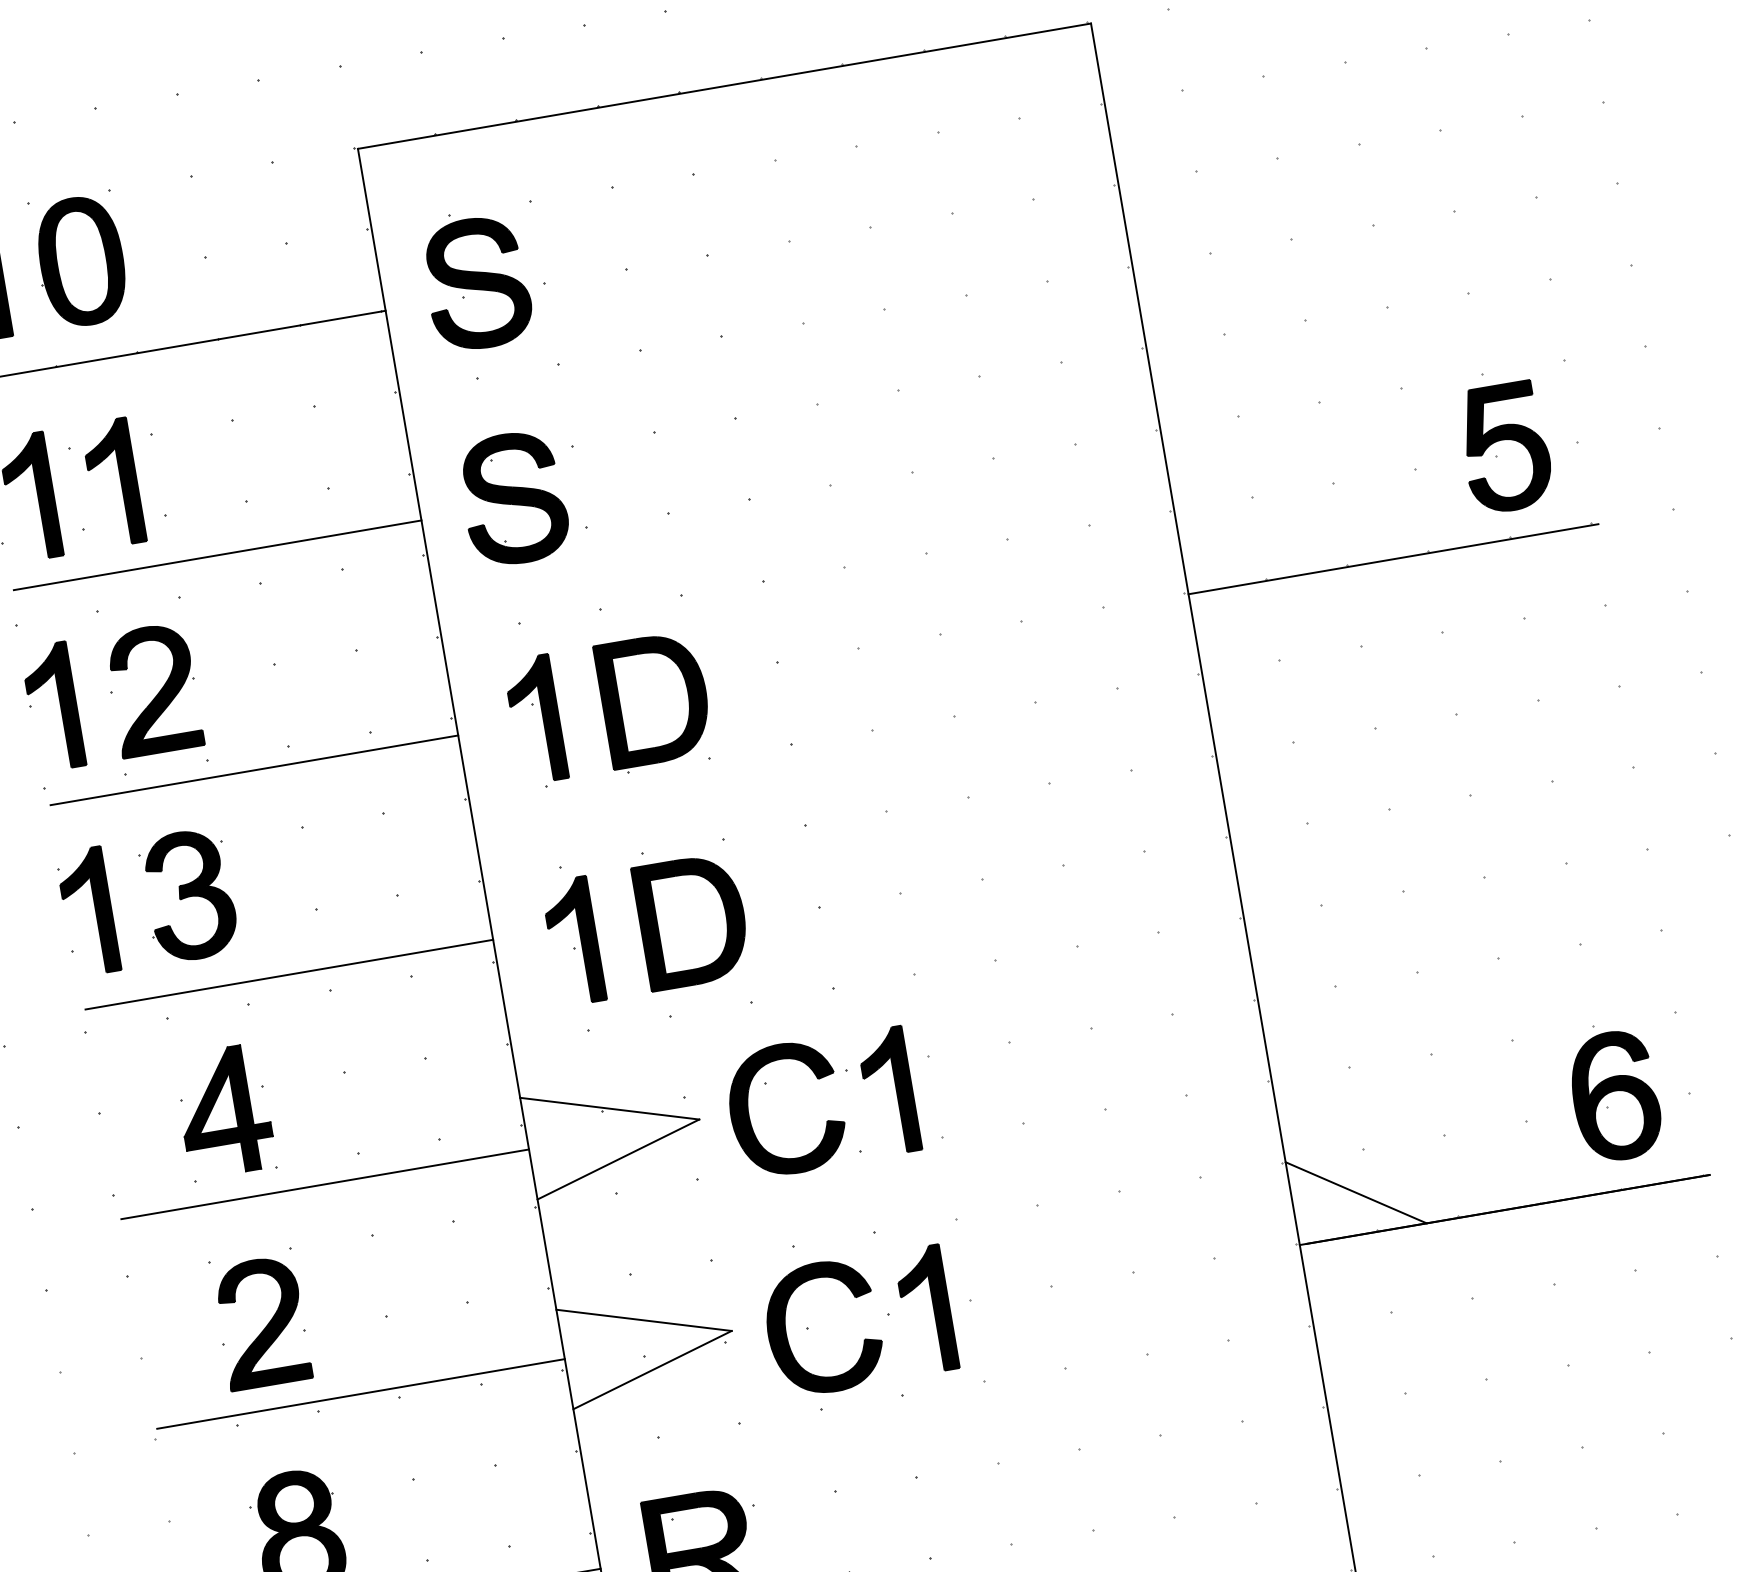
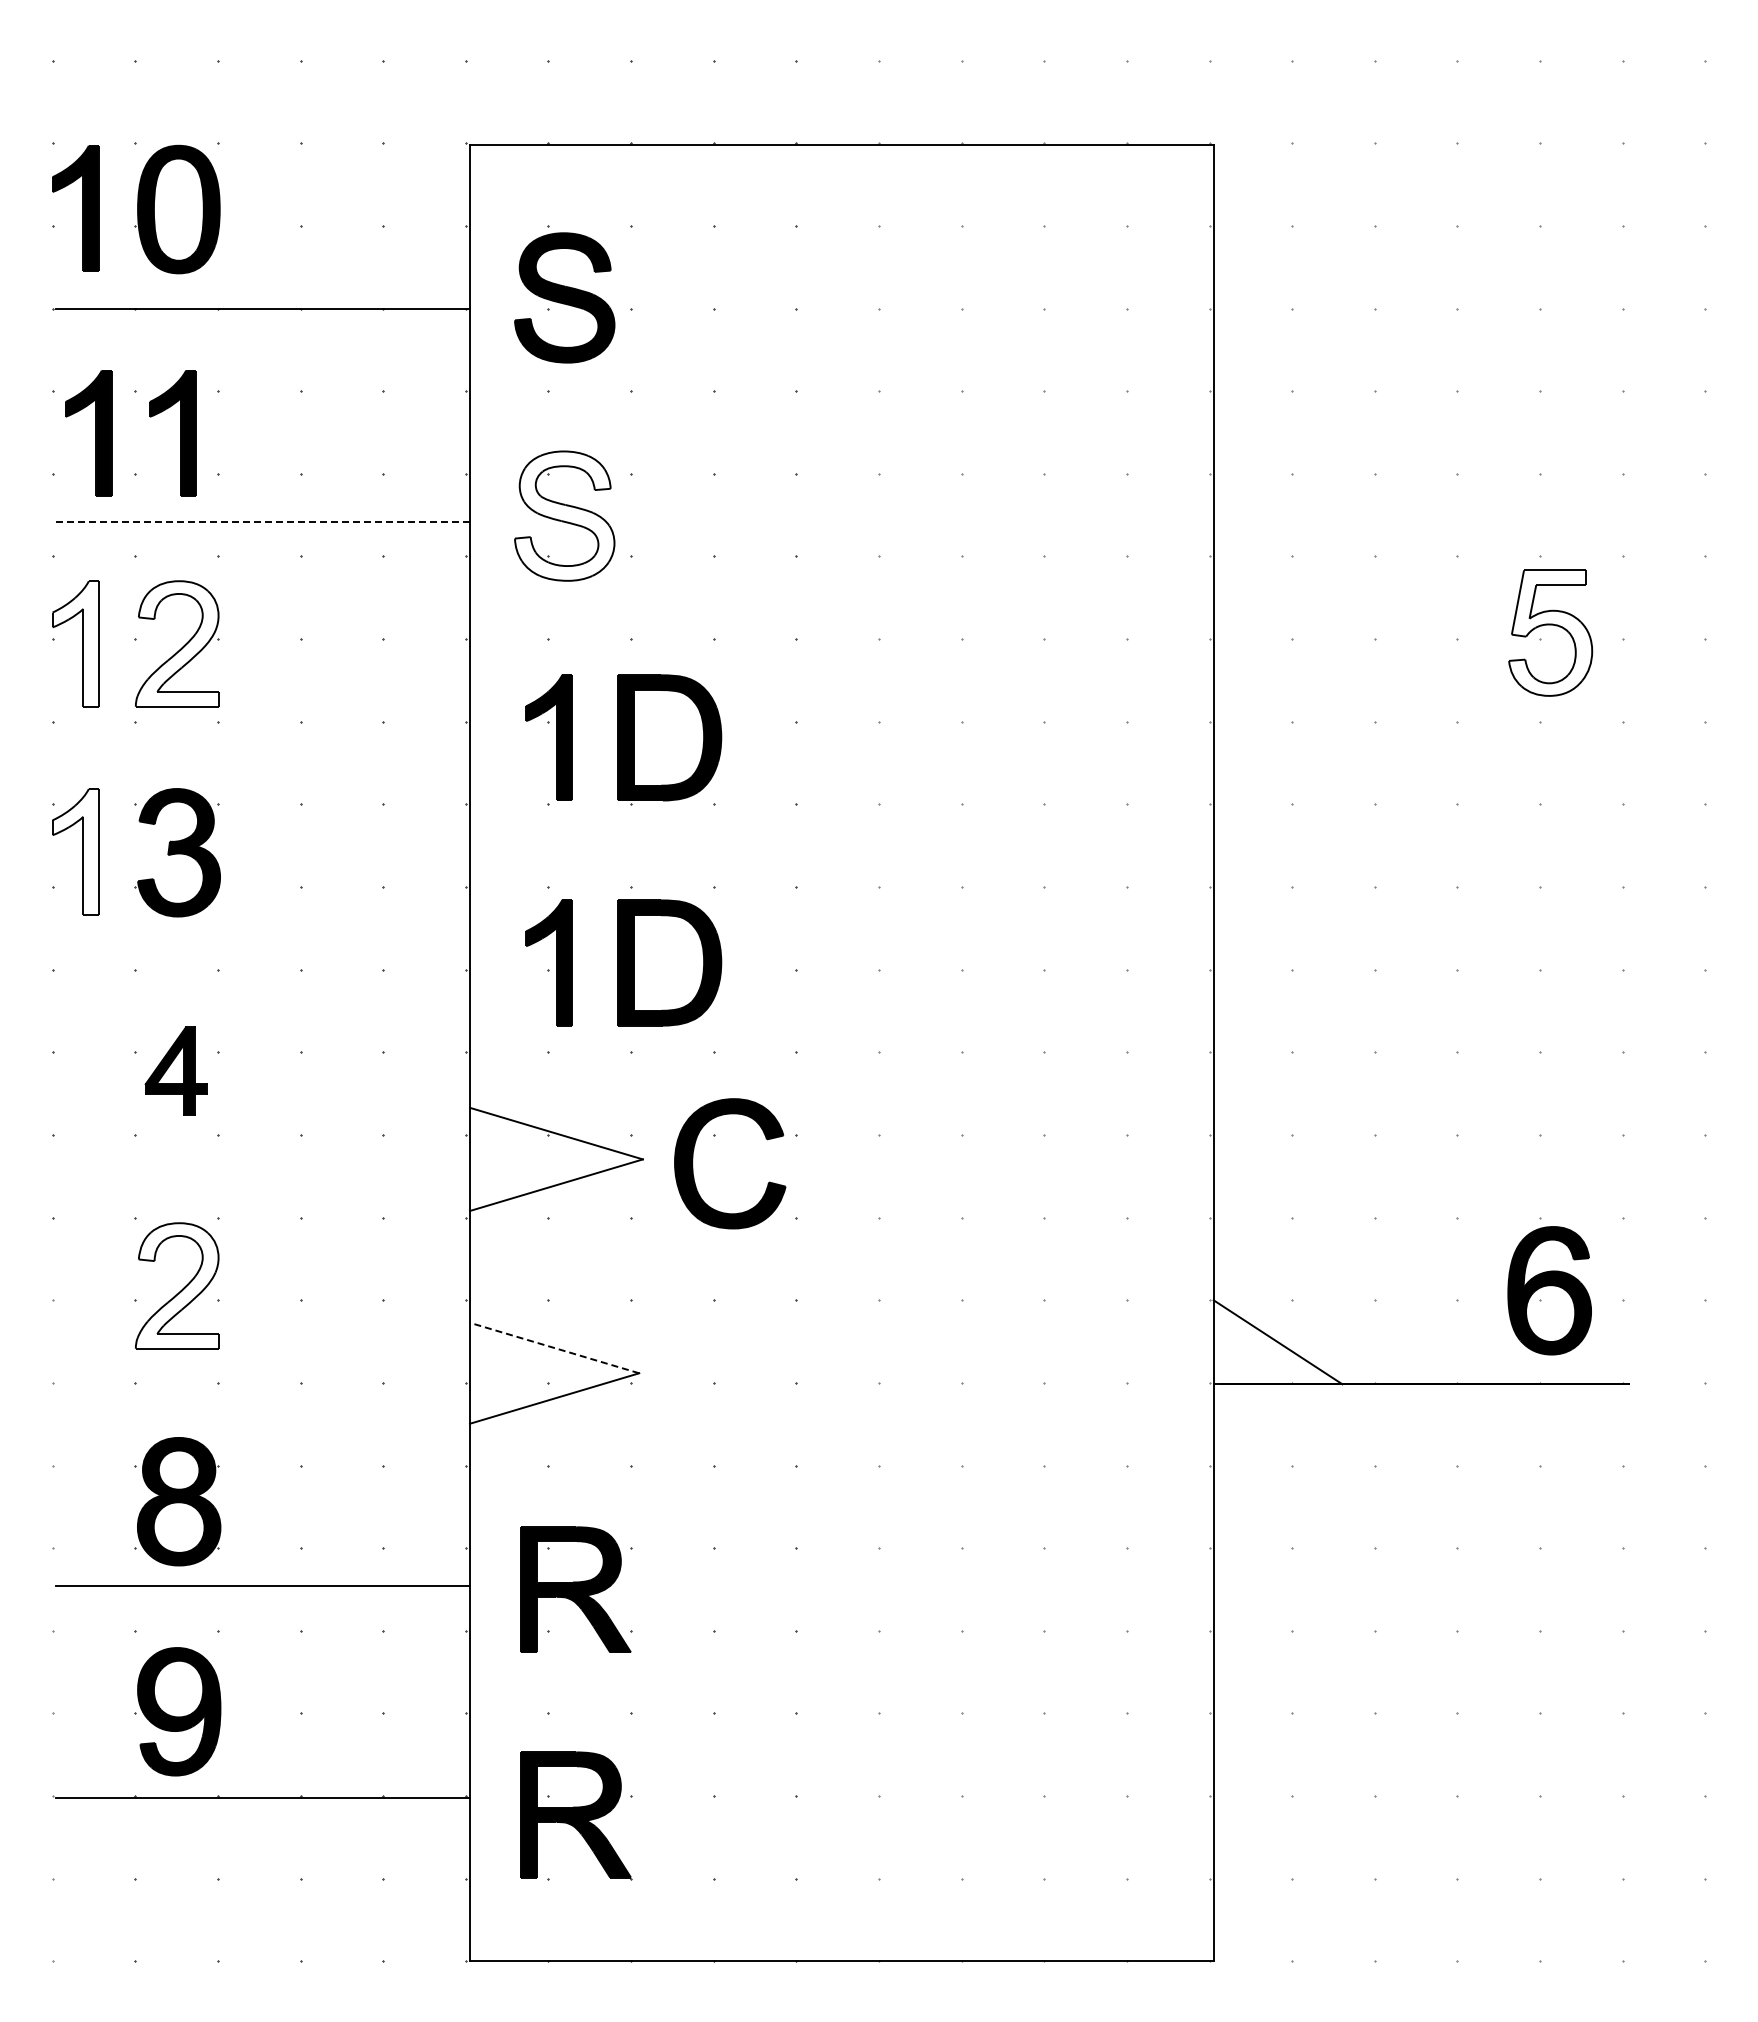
fill: (1505, 447) -> (1550, 632), removed
fill: (513, 498) -> (564, 515), removed
line: (218, 555) -> (263, 522), solid -> dashed
line: (1393, 559) -> (1421, 724), removed
fill: (152, 689) -> (176, 643), removed
fill: (53, 706) -> (75, 643), removed
line: (254, 770) -> (263, 740), removed
fill: (88, 911) -> (75, 851), removed
line: (289, 974) -> (263, 947), removed
part: (896, 1089) -> (842, 1163), removed
part: (223, 1110) -> (175, 1070), size x0.7
line: (325, 1184) -> (263, 1160), removed
part: (934, 1308) -> (842, 1385), removed
line: (643, 1319) -> (554, 1347), solid -> dashed
fill: (260, 1322) -> (176, 1285), removed
part: (787, 1334) -> (693, 1386), removed
line: (361, 1393) -> (263, 1372), removed

